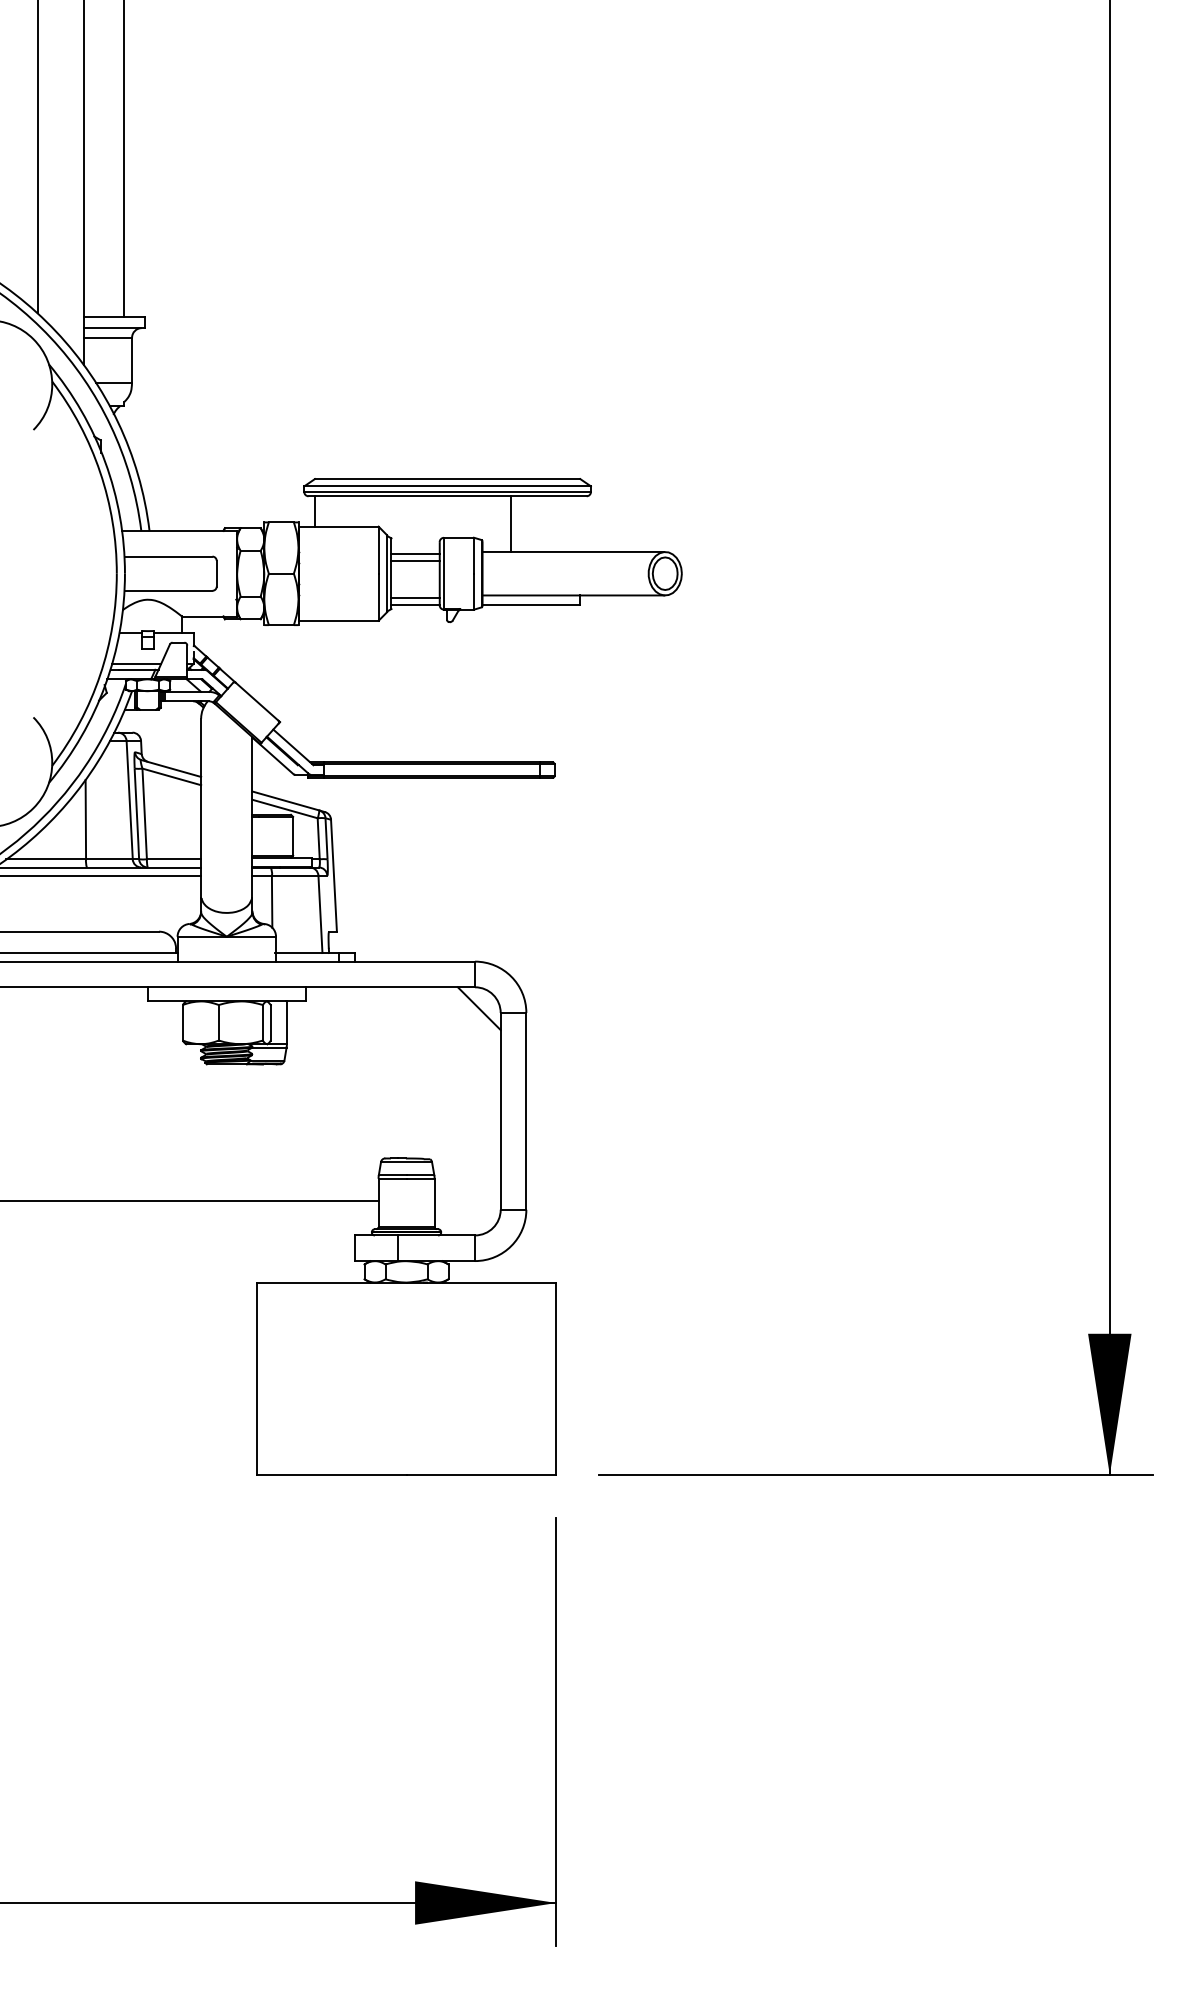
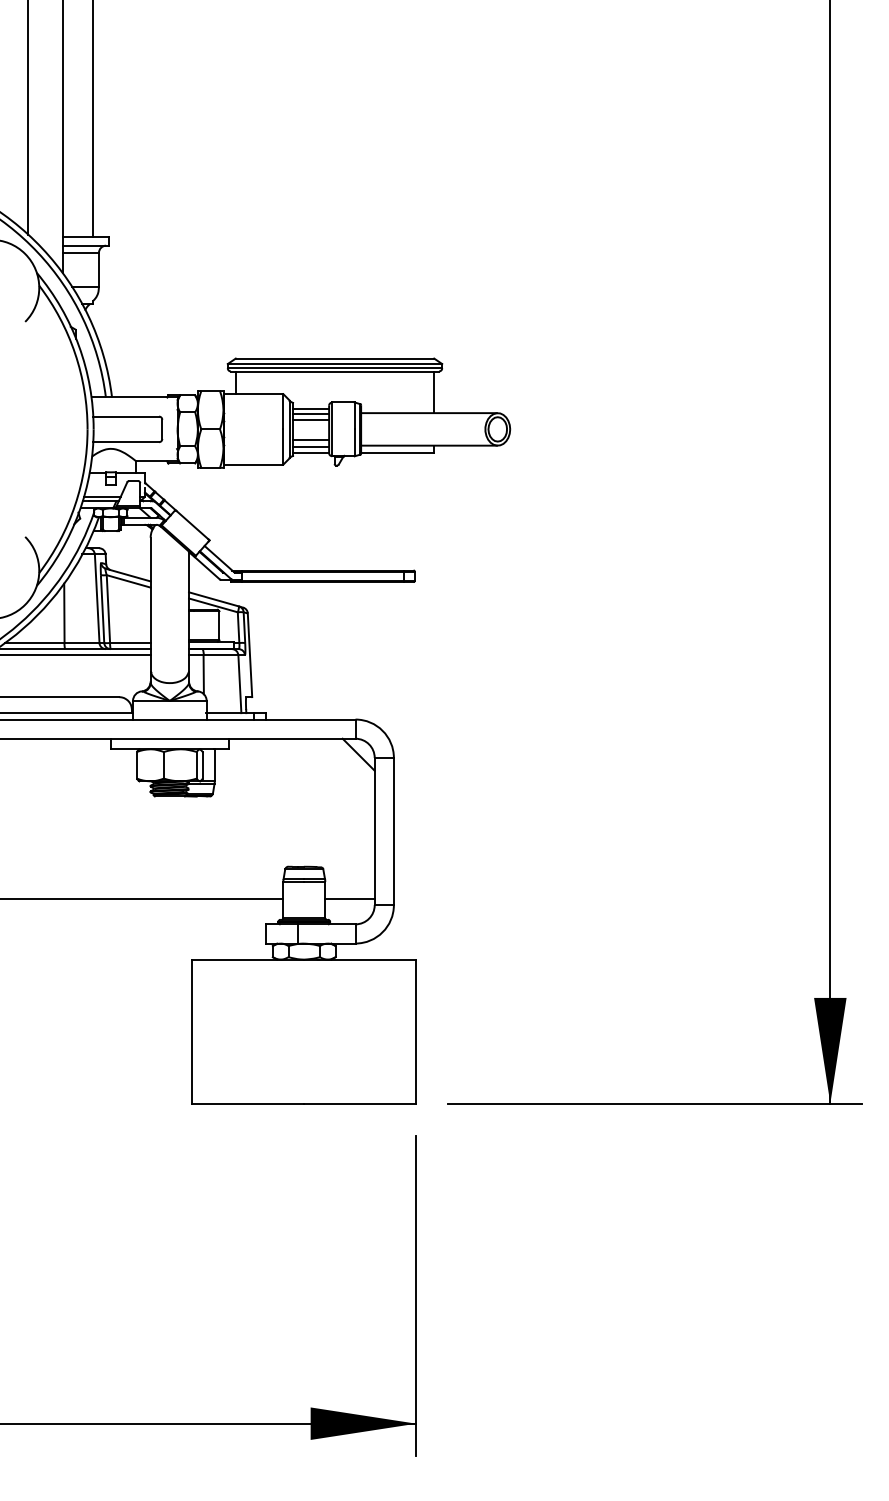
line: (511, 523) -> (434, 391), moved
line: (415, 546) -> (310, 409), added
line: (415, 588) -> (310, 440), added
line: (467, 1201) -> (349, 898), added

